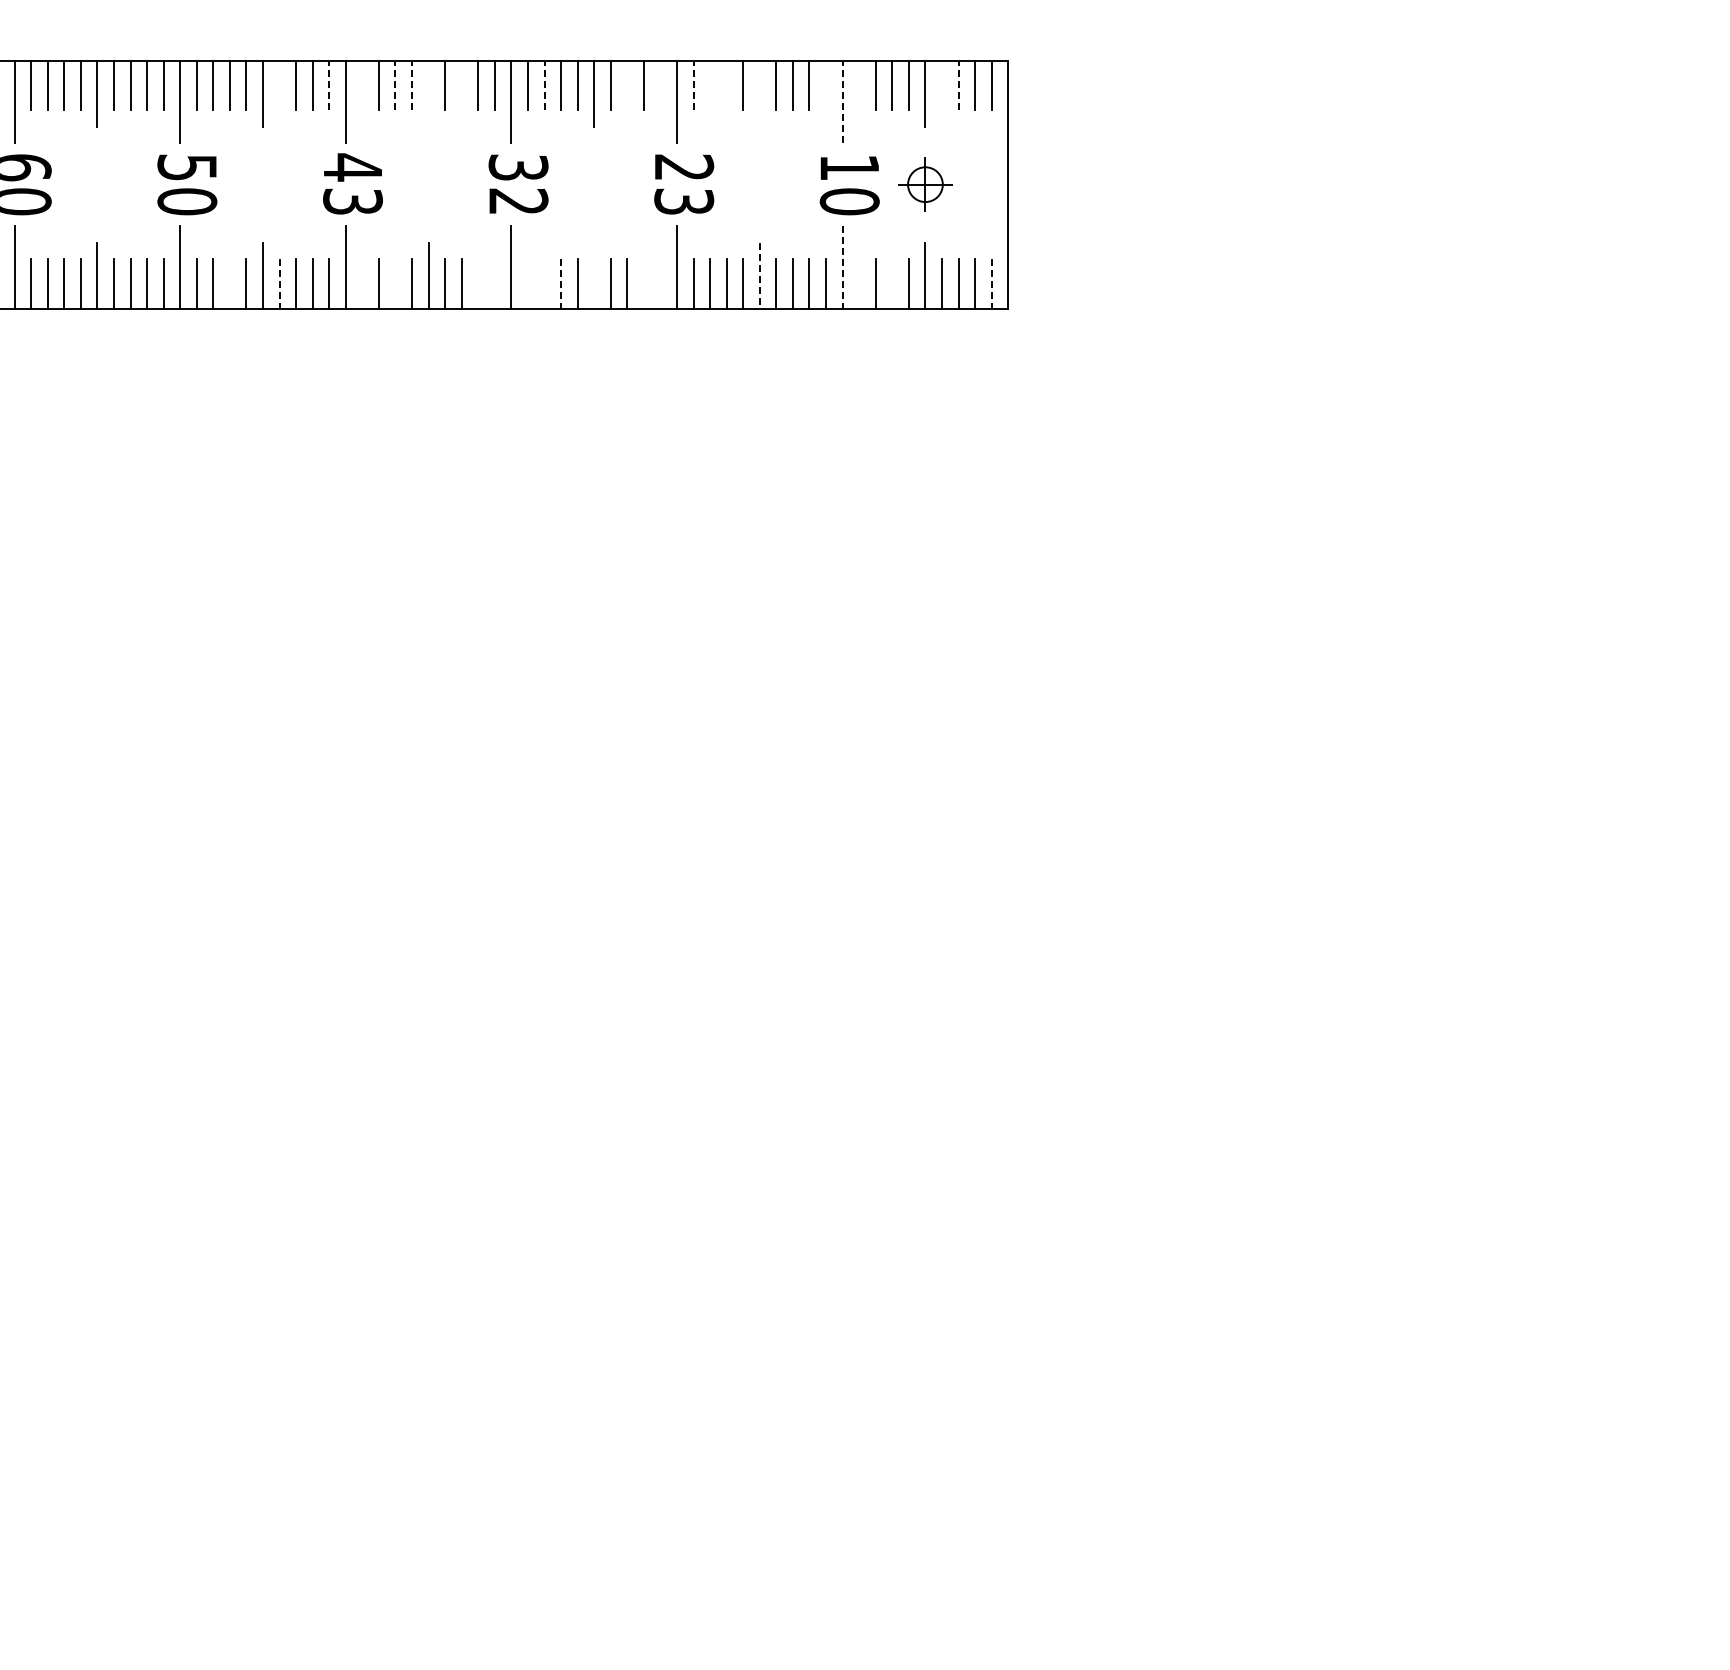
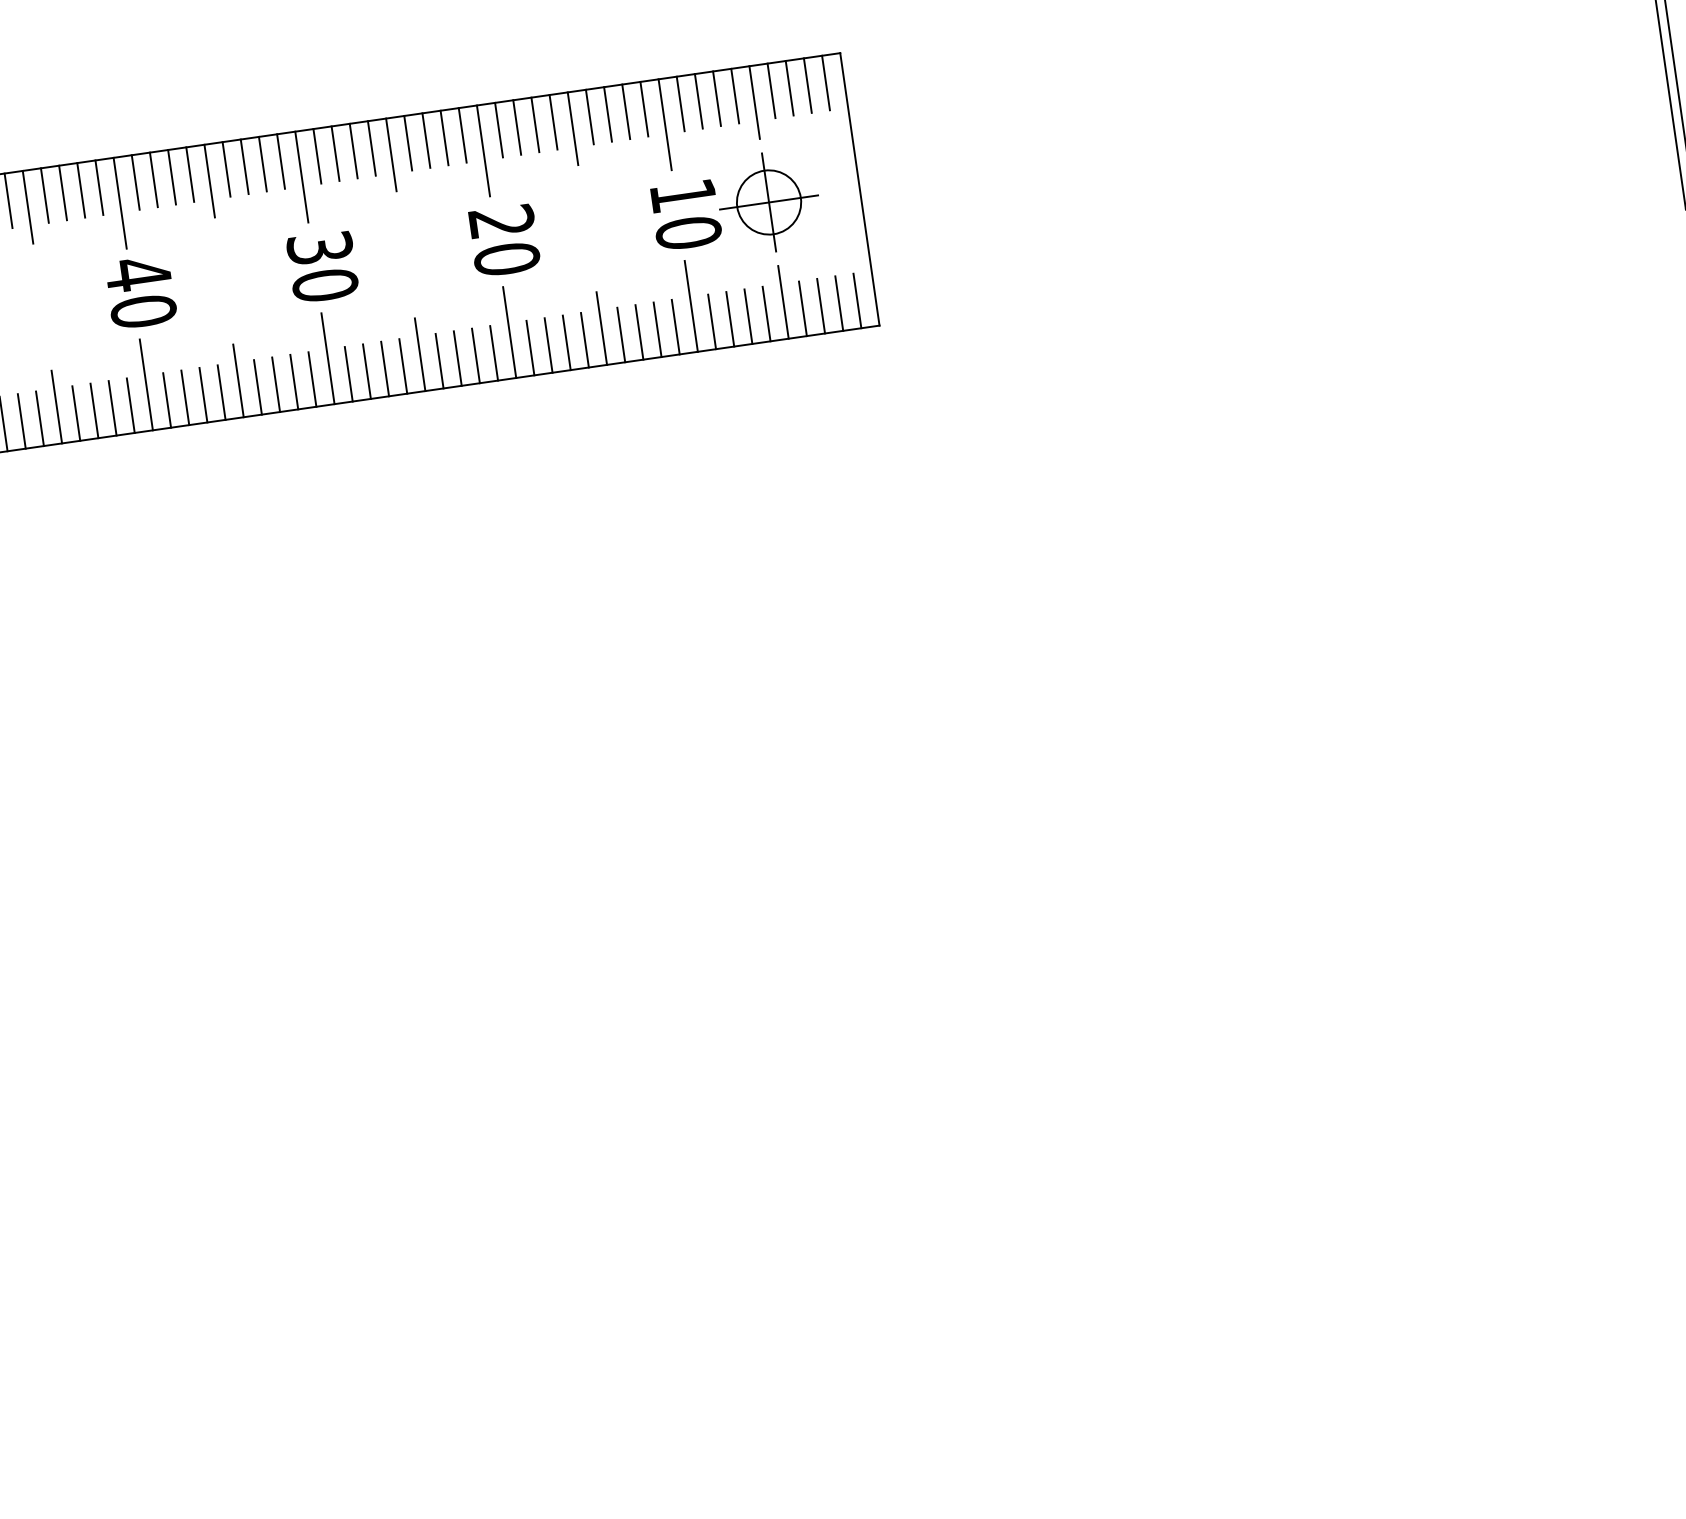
line: (279, 85) -> (44, 195), added
line: (329, 85) -> (99, 187), dashed -> solid
line: (362, 85) -> (135, 182), added
line: (395, 85) -> (172, 177), dashed -> solid
line: (412, 85) -> (190, 174), dashed -> solid
line: (461, 85) -> (244, 166), added
line: (544, 85) -> (335, 153), dashed -> solid
line: (627, 85) -> (426, 140), added
line: (660, 85) -> (462, 135), added
line: (693, 85) -> (498, 130), dashed -> solid
line: (710, 85) -> (517, 127), added
line: (726, 85) -> (535, 124), added
line: (826, 85) -> (644, 109), added
line: (859, 85) -> (681, 103), added
line: (941, 85) -> (771, 91), added
line: (958, 85) -> (789, 88), dashed -> solid
line: (428, 93) -> (209, 180), added
line: (759, 93) -> (572, 128), added
line: (842, 101) -> (664, 124), dashed -> solid
part: (925, 184) -> (769, 202), size x1.67
text: (352, 201) -> (143, 311), 43 -> 40
text: (518, 201) -> (325, 285), 32 -> 30
text: (684, 201) -> (507, 258), 23 -> 20
line: (842, 268) -> (691, 307), dashed -> solid
line: (594, 275) -> (420, 354), added
line: (759, 276) -> (601, 329), dashed -> solid
line: (229, 283) -> (21, 420), added
line: (362, 283) -> (167, 399), added
line: (395, 283) -> (203, 394), added
line: (478, 283) -> (294, 381), added
line: (494, 283) -> (311, 378), added
line: (527, 283) -> (348, 373), added
line: (544, 283) -> (366, 370), added
line: (643, 283) -> (475, 355), added
line: (660, 283) -> (494, 352), added
line: (859, 283) -> (712, 321), added
line: (892, 283) -> (748, 315), added
line: (279, 284) -> (76, 413), dashed -> solid
line: (561, 284) -> (385, 369), dashed -> solid
line: (991, 284) -> (857, 301), dashed -> solid

